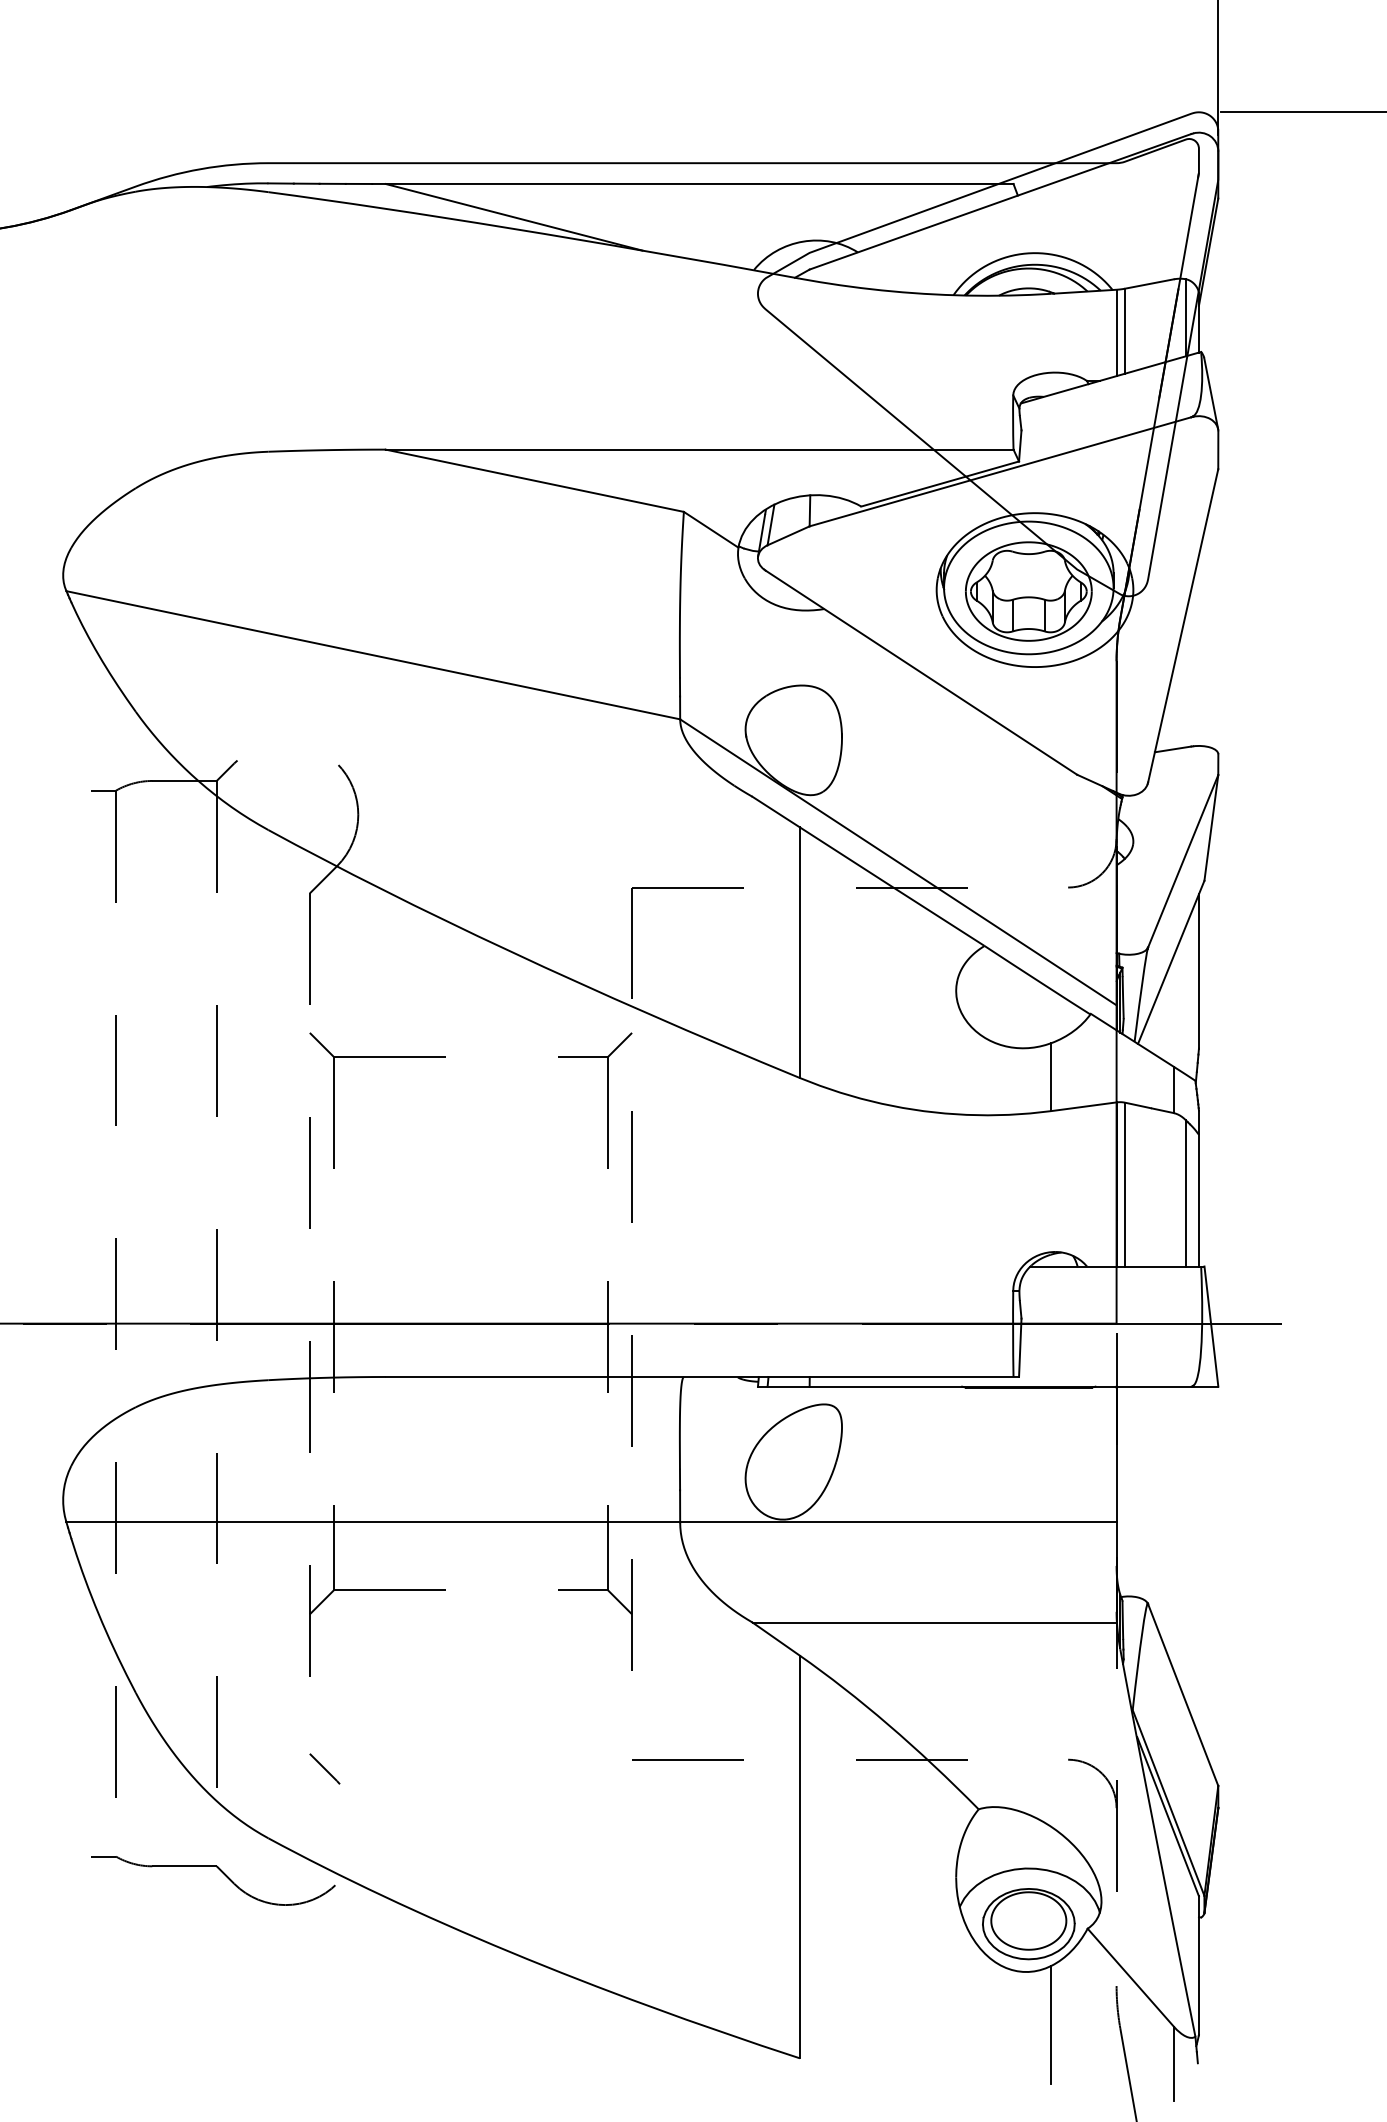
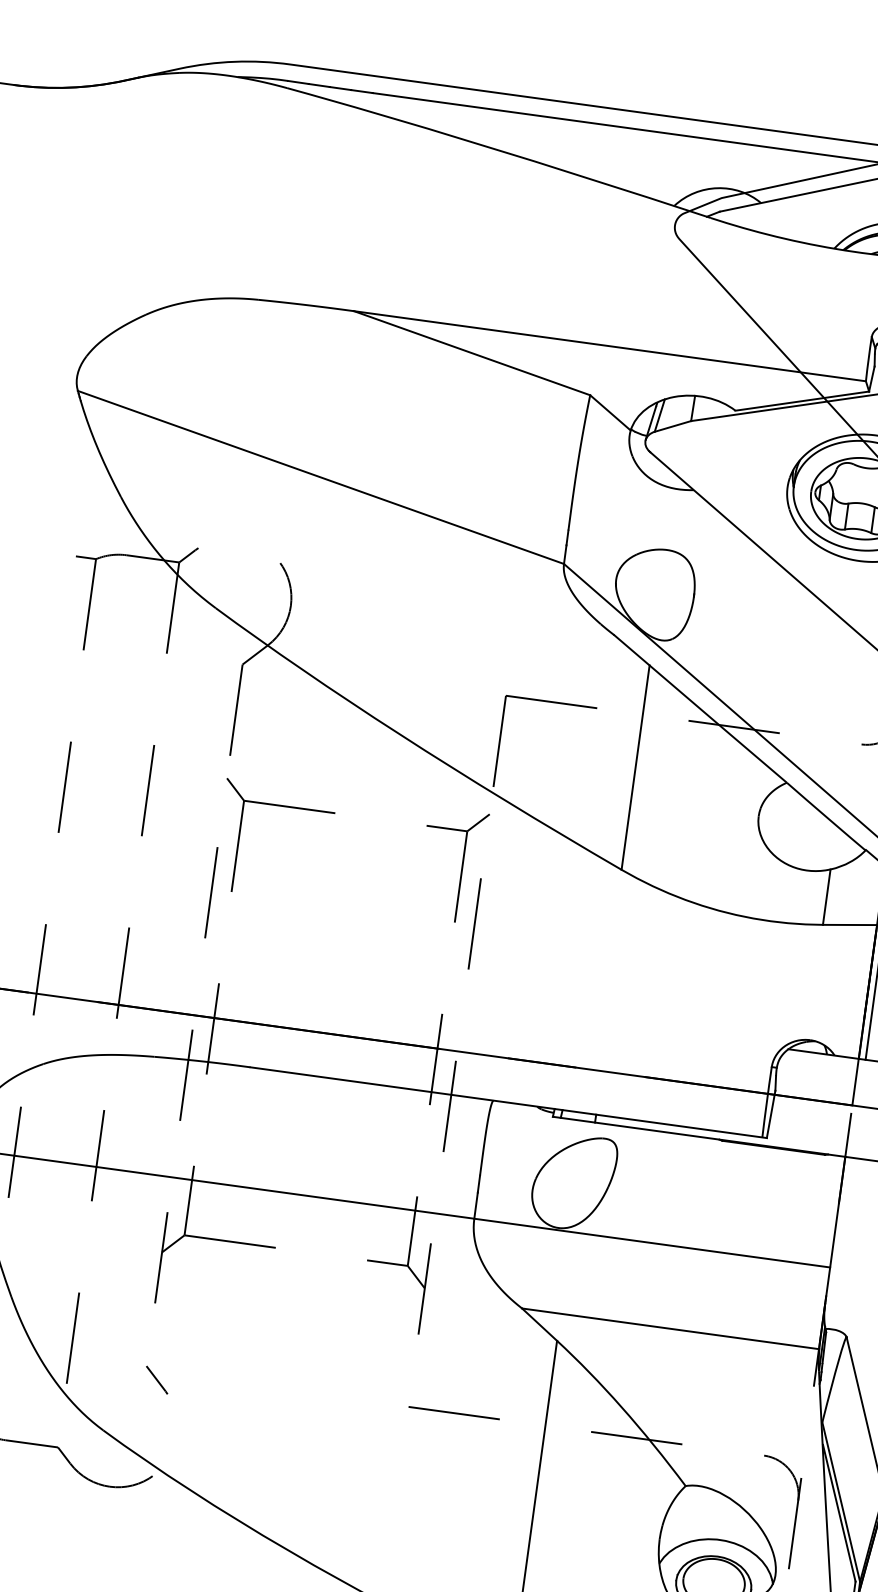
line: (513, 216) -> (484, 135), removed

